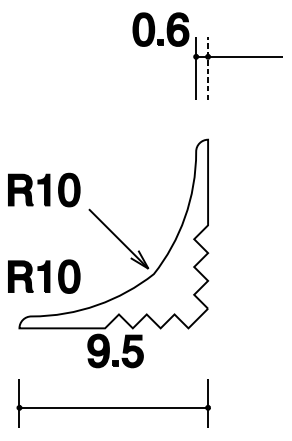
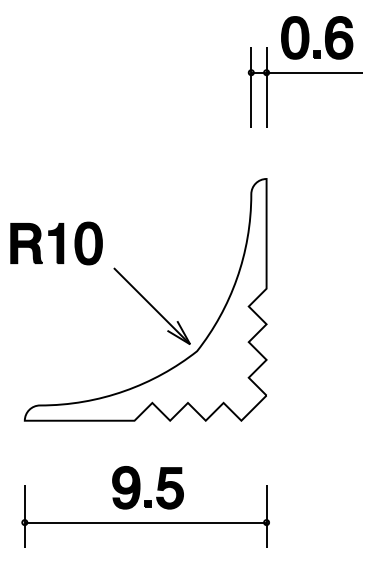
part: (154, 29) -> (309, 37), moved
line: (208, 68) -> (266, 87), dashed -> solid
part: (44, 276) -> (56, 354), removed
part: (109, 350) -> (140, 487), moved

